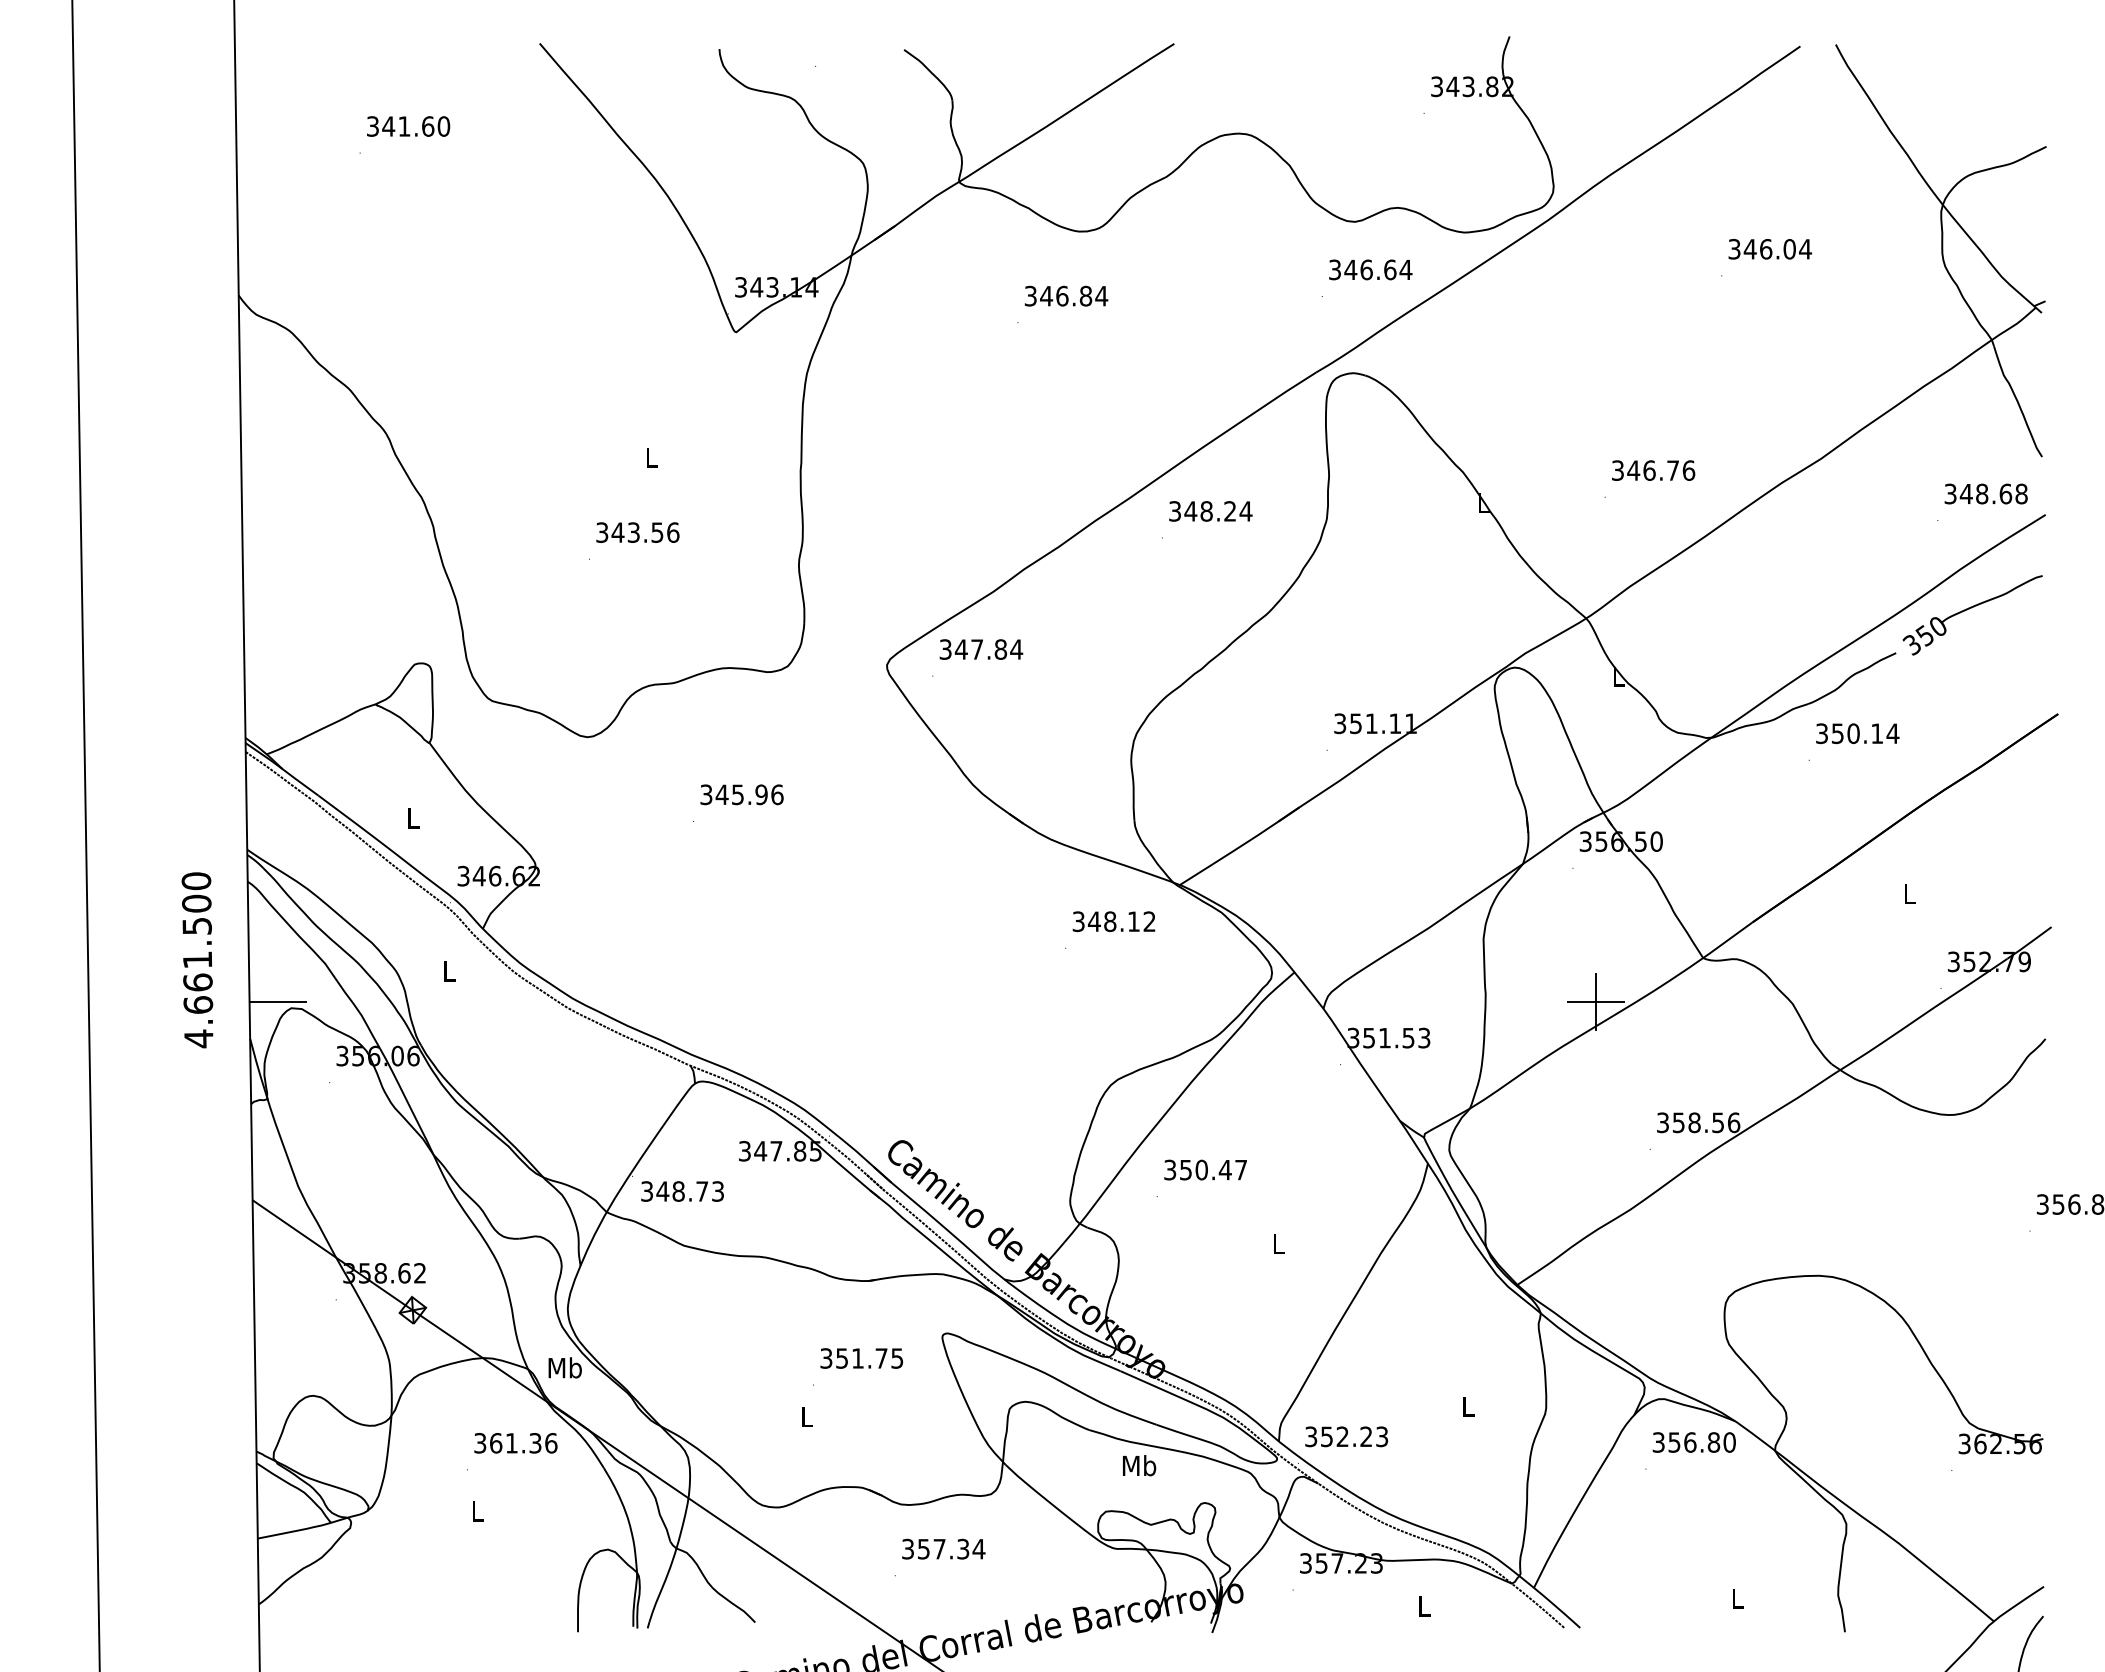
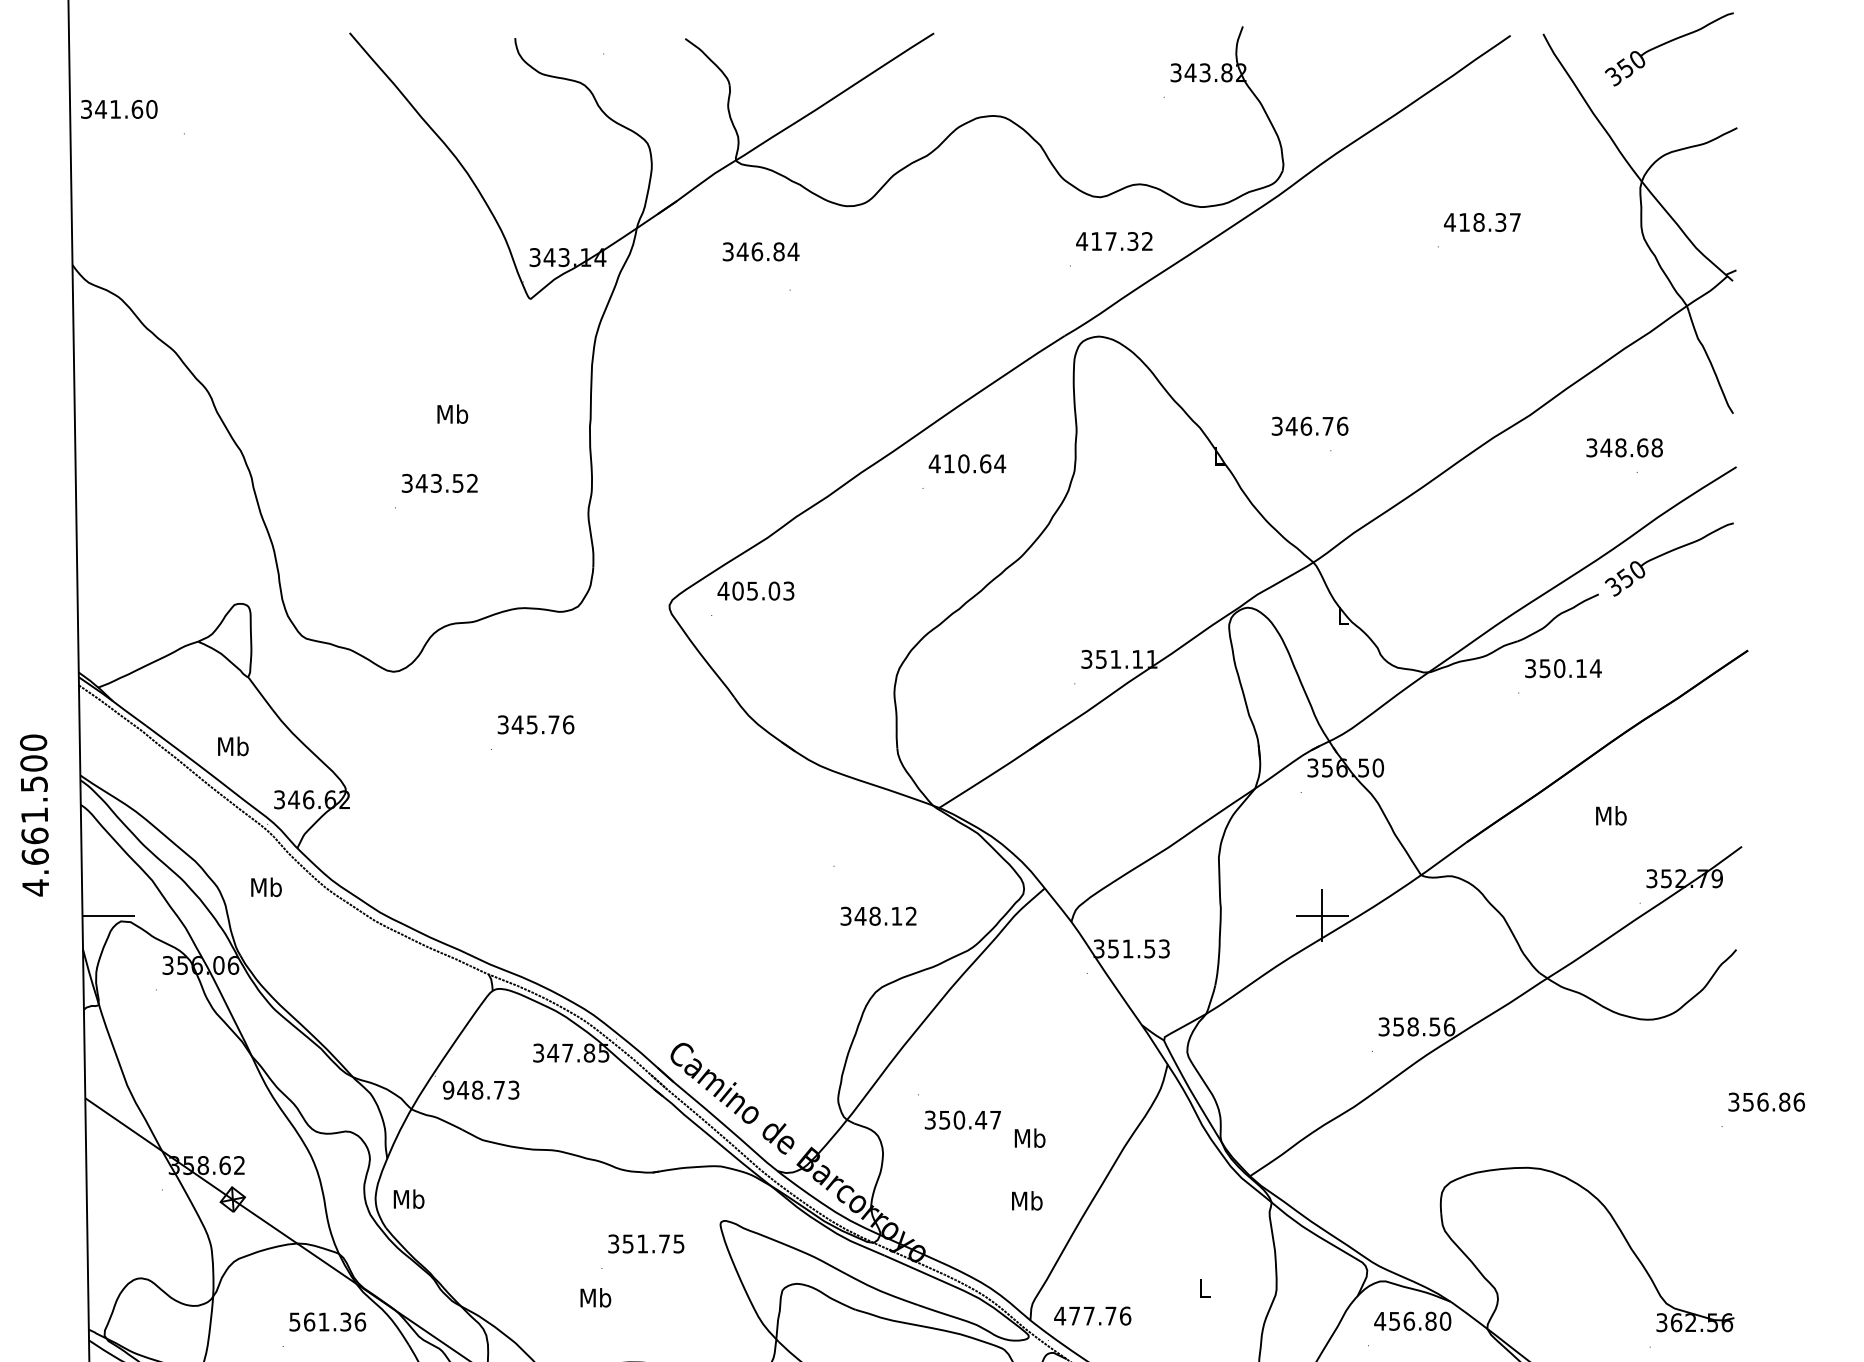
part: (1969, 55) -> (1666, 44), added
text: (408, 126) -> (119, 109), moved
text: (1769, 249) -> (1482, 222), 346.04 -> 418.37
text: (1370, 269) -> (1114, 241), 346.64 -> 417.32
text: (1066, 295) -> (761, 251), moved
text: (651, 456) -> (452, 413), L -> Mb
text: (1653, 470) -> (1309, 426), moved
text: (1985, 493) -> (1624, 447), moved
text: (1202, 511) -> (960, 463), 348.24 -> 410.64
text: (673, 532) -> (472, 483), 343.56 -> 343.52
text: (981, 649) -> (756, 591), 347.84 -> 405.03
text: (761, 794) -> (553, 724), 345.96 -> 345.76
text: (413, 817) -> (233, 745), L -> Mb
text: (1909, 893) -> (1611, 815), L -> Mb
text: (1113, 921) -> (878, 916), moved
text: (197, 960) -> (34, 815), moved
text: (449, 970) -> (266, 886), L -> Mb
text: (1205, 1169) -> (962, 1119), moved
text: (646, 1191) -> (448, 1090), 348.73 -> 948.73
text: (1278, 1243) -> (1030, 1138), L -> Mb
text: (564, 1367) -> (408, 1198), moved
text: (806, 1416) -> (595, 1297), L -> Mb
text: (1346, 1436) -> (1092, 1315), 352.23 -> 477.76
text: (480, 1442) -> (295, 1321), 361.36 -> 561.36
text: (1658, 1442) -> (1379, 1321), 356.80 -> 456.80
text: (1139, 1465) -> (1027, 1200), moved

